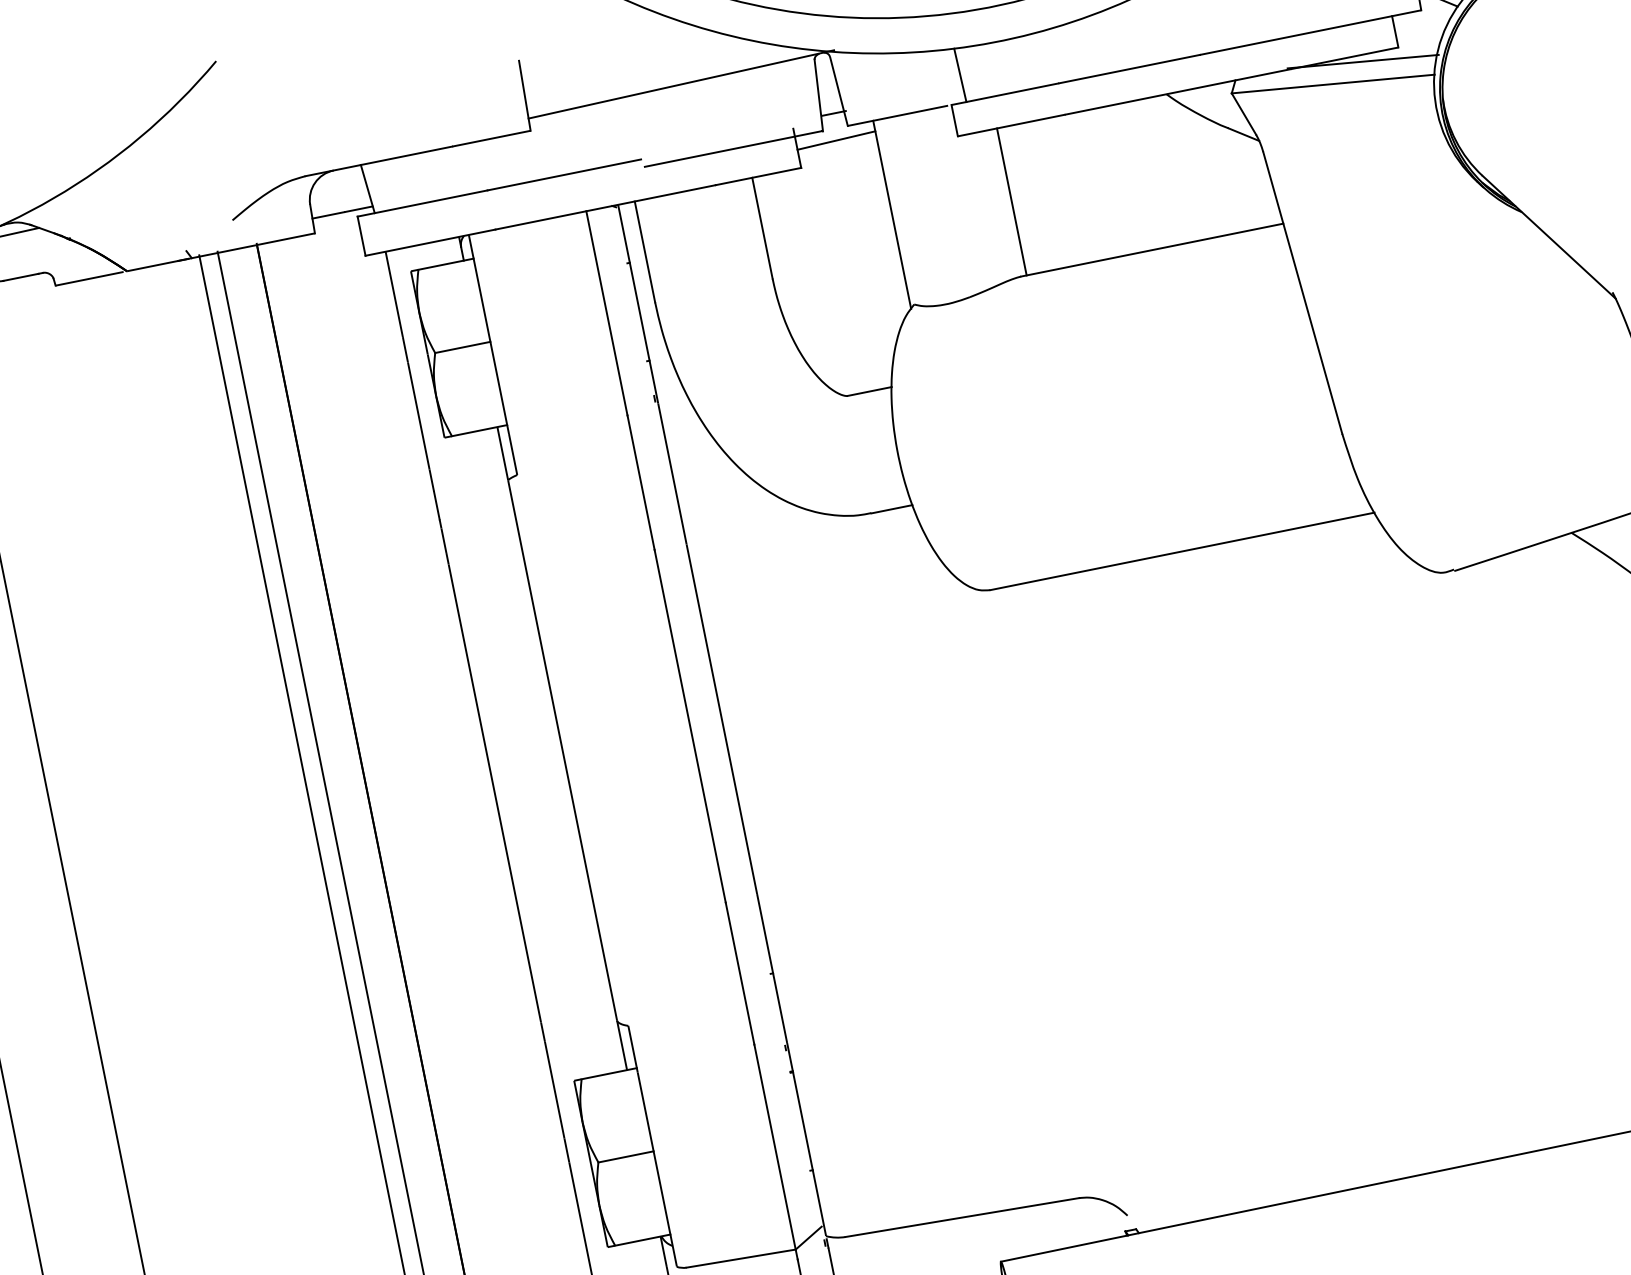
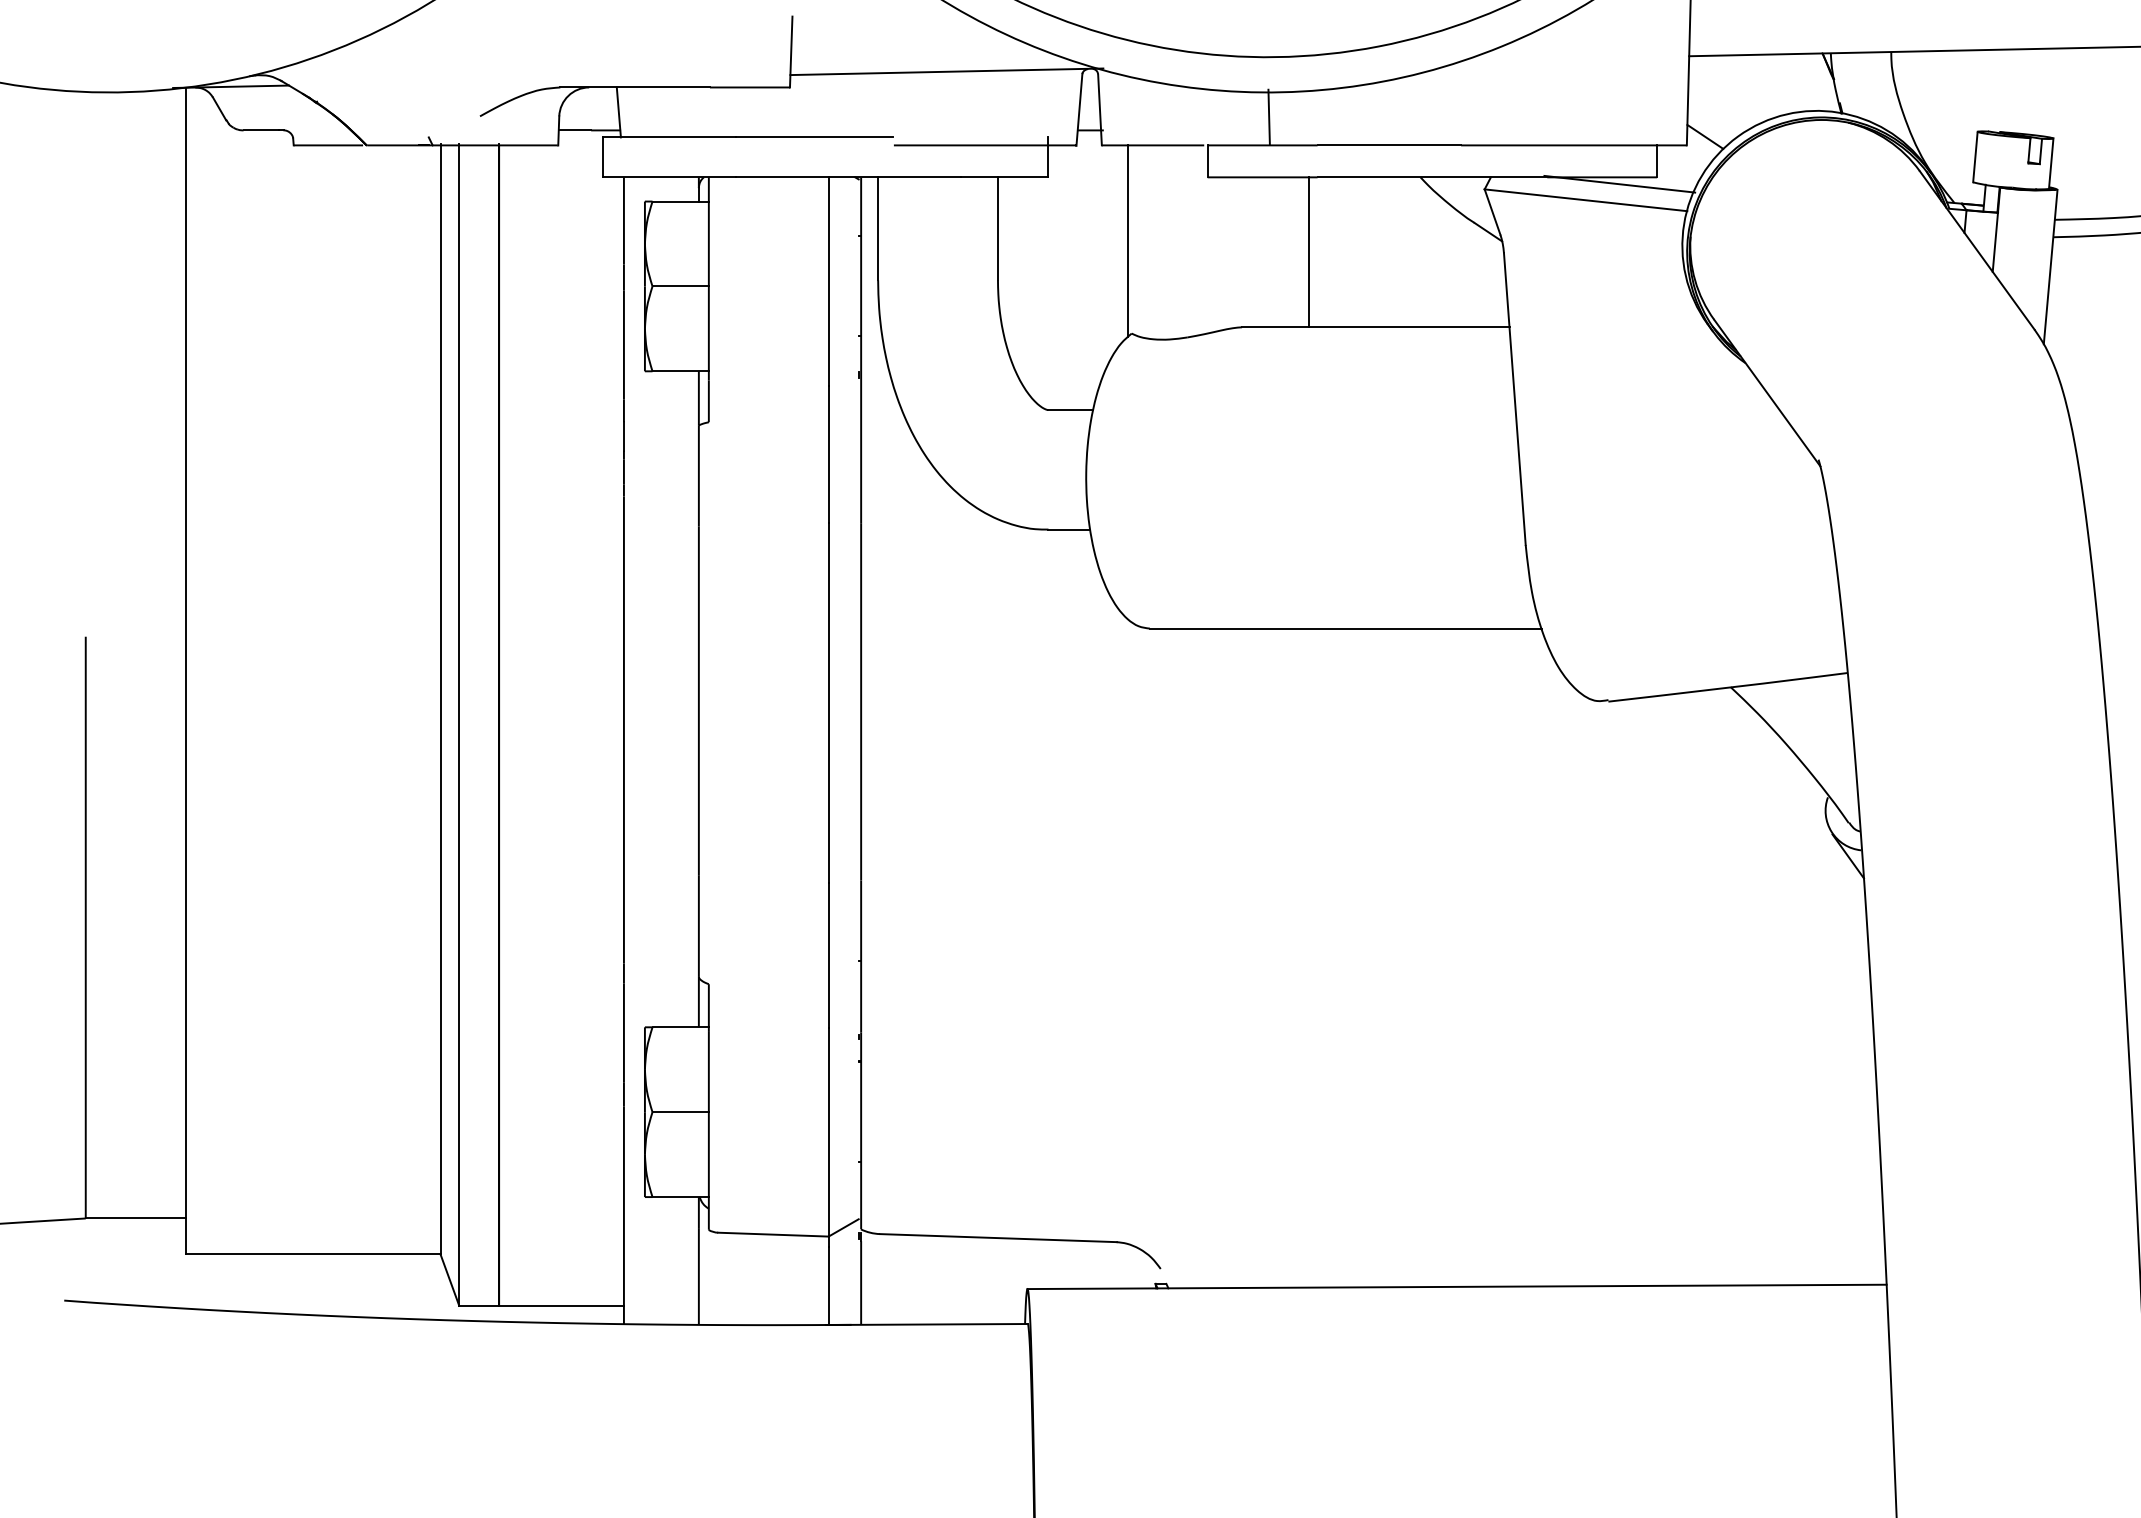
line: (959, 74) -> (1268, 116), moved
line: (836, 140) -> (1087, 157), removed
line: (1011, 202) -> (1308, 252), moved

